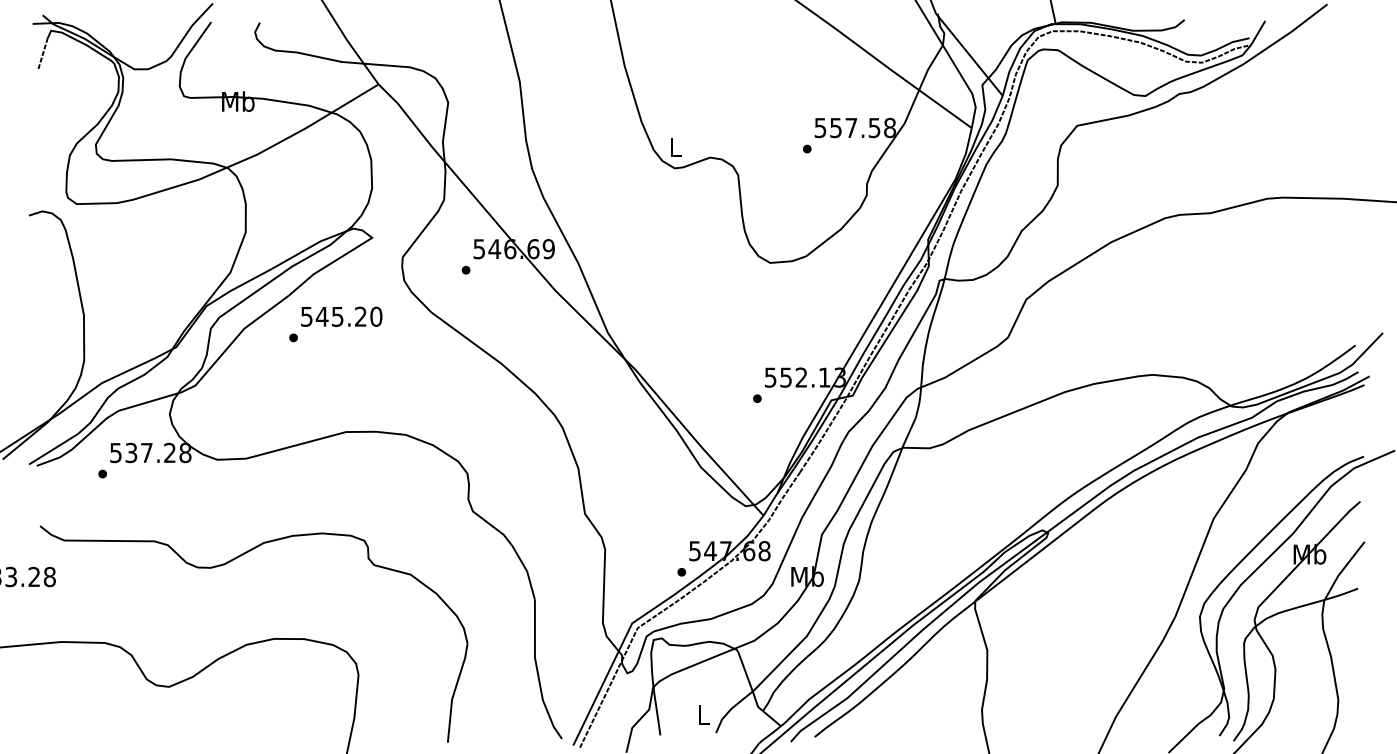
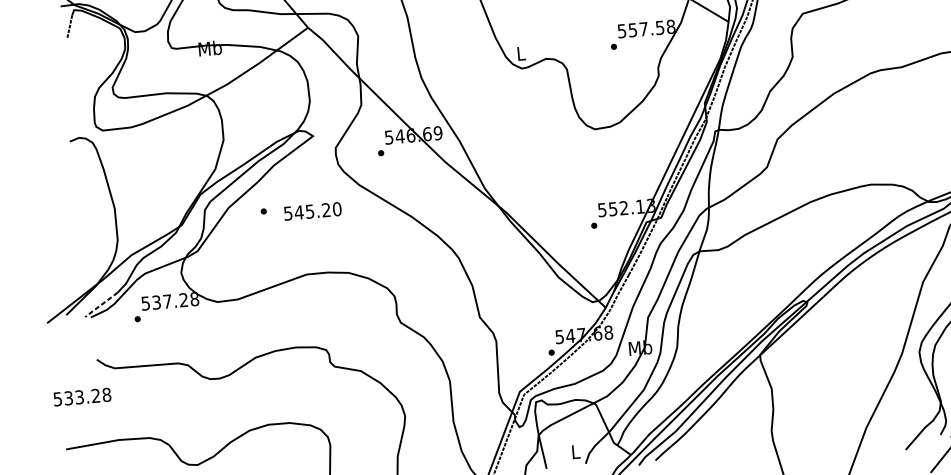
text: (341, 316) -> (312, 211), moved
line: (53, 449) -> (101, 304), solid -> dashed

